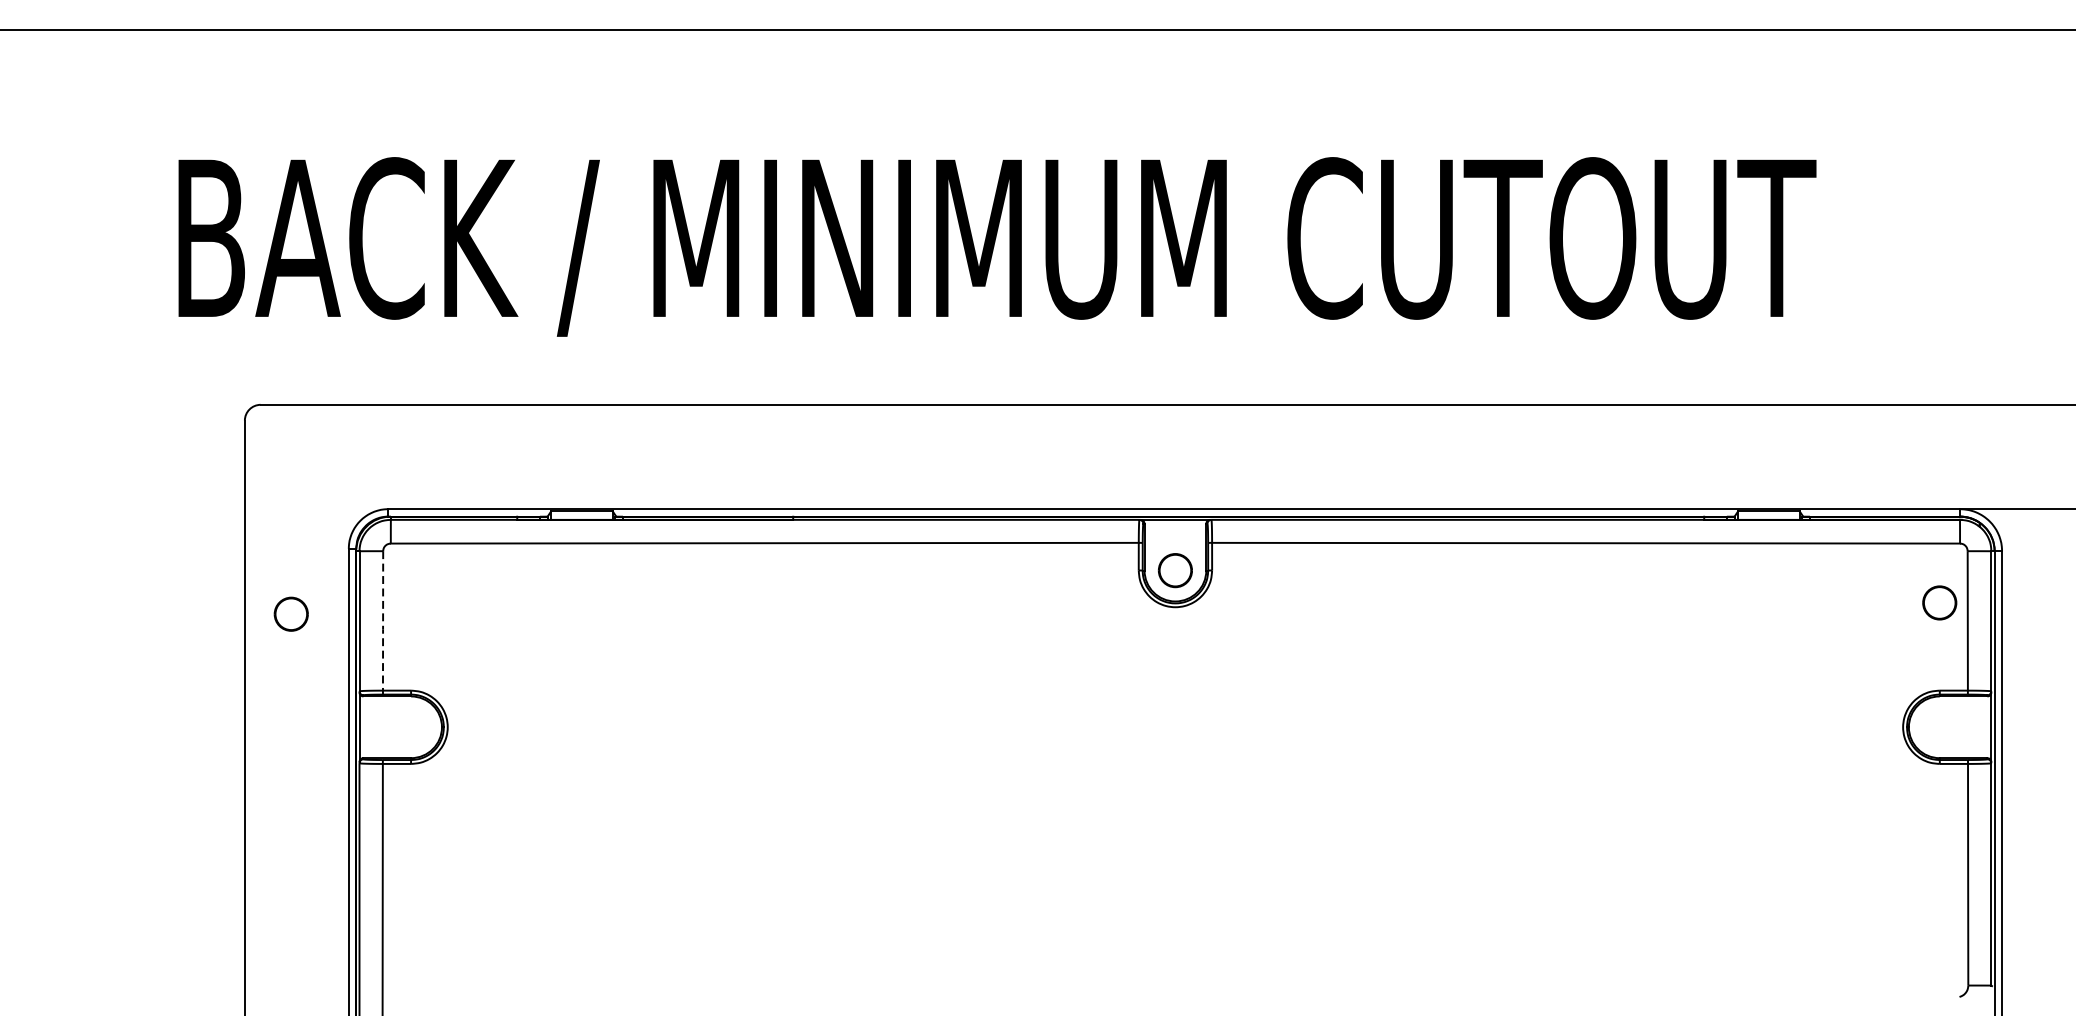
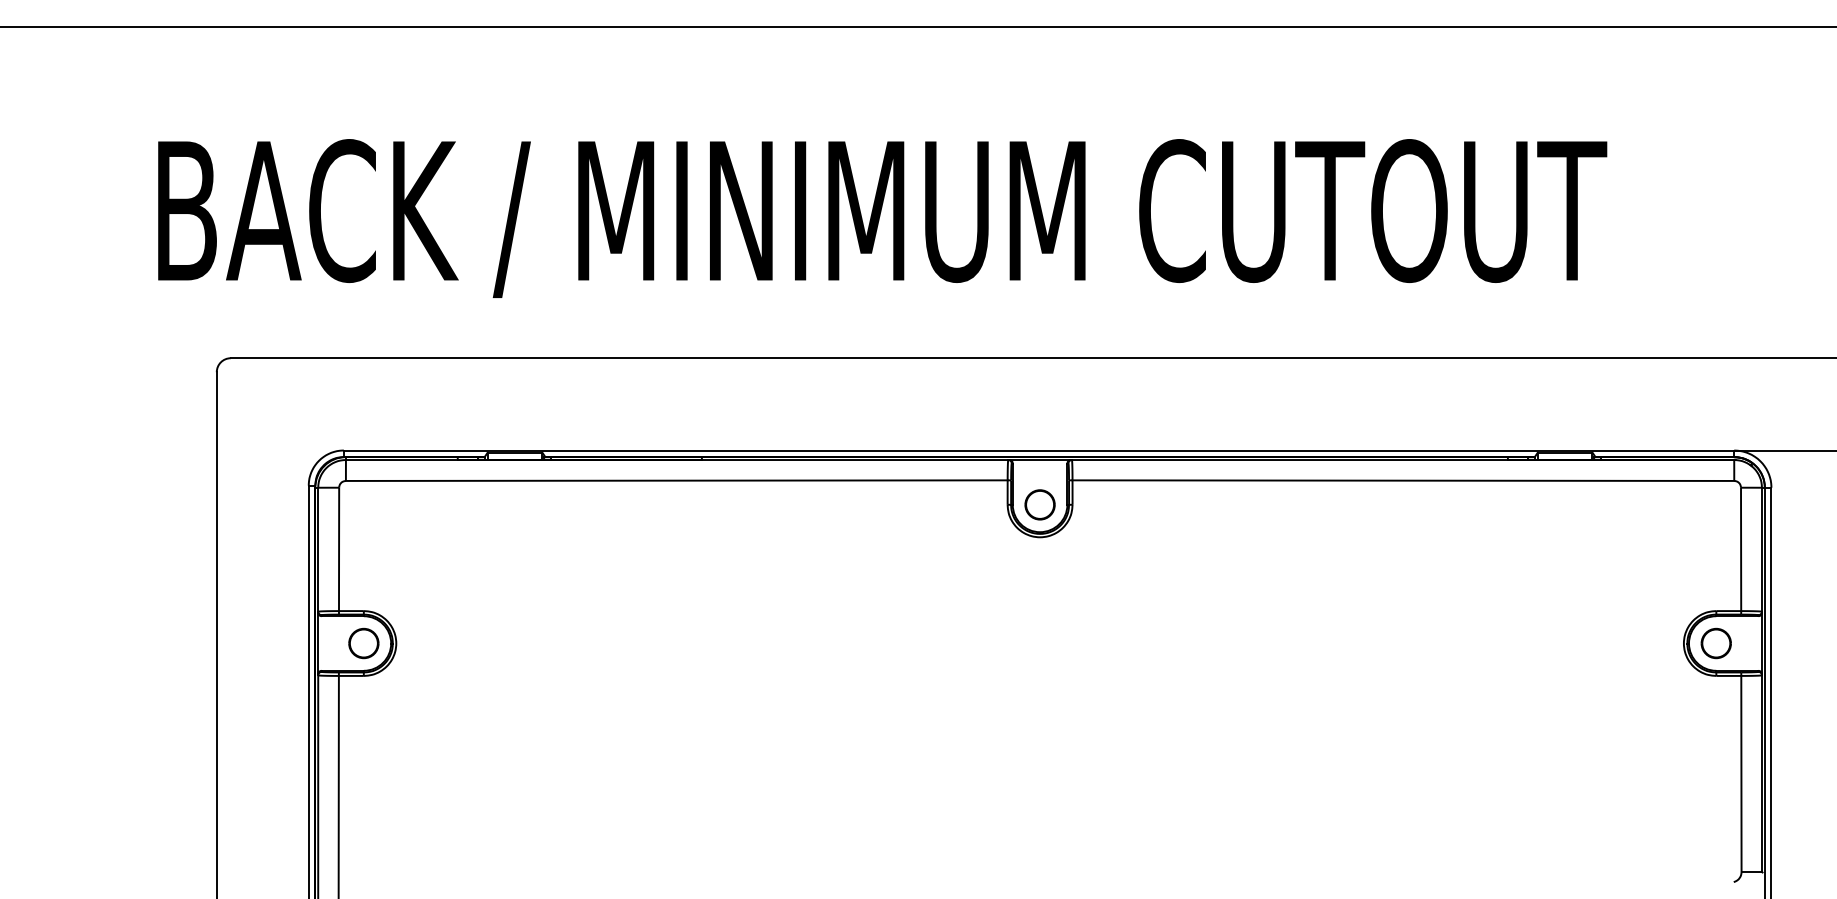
part: (1938, 602) -> (1715, 643), moved
part: (290, 614) -> (363, 643), moved
line: (383, 621) -> (339, 549), dashed -> solid

